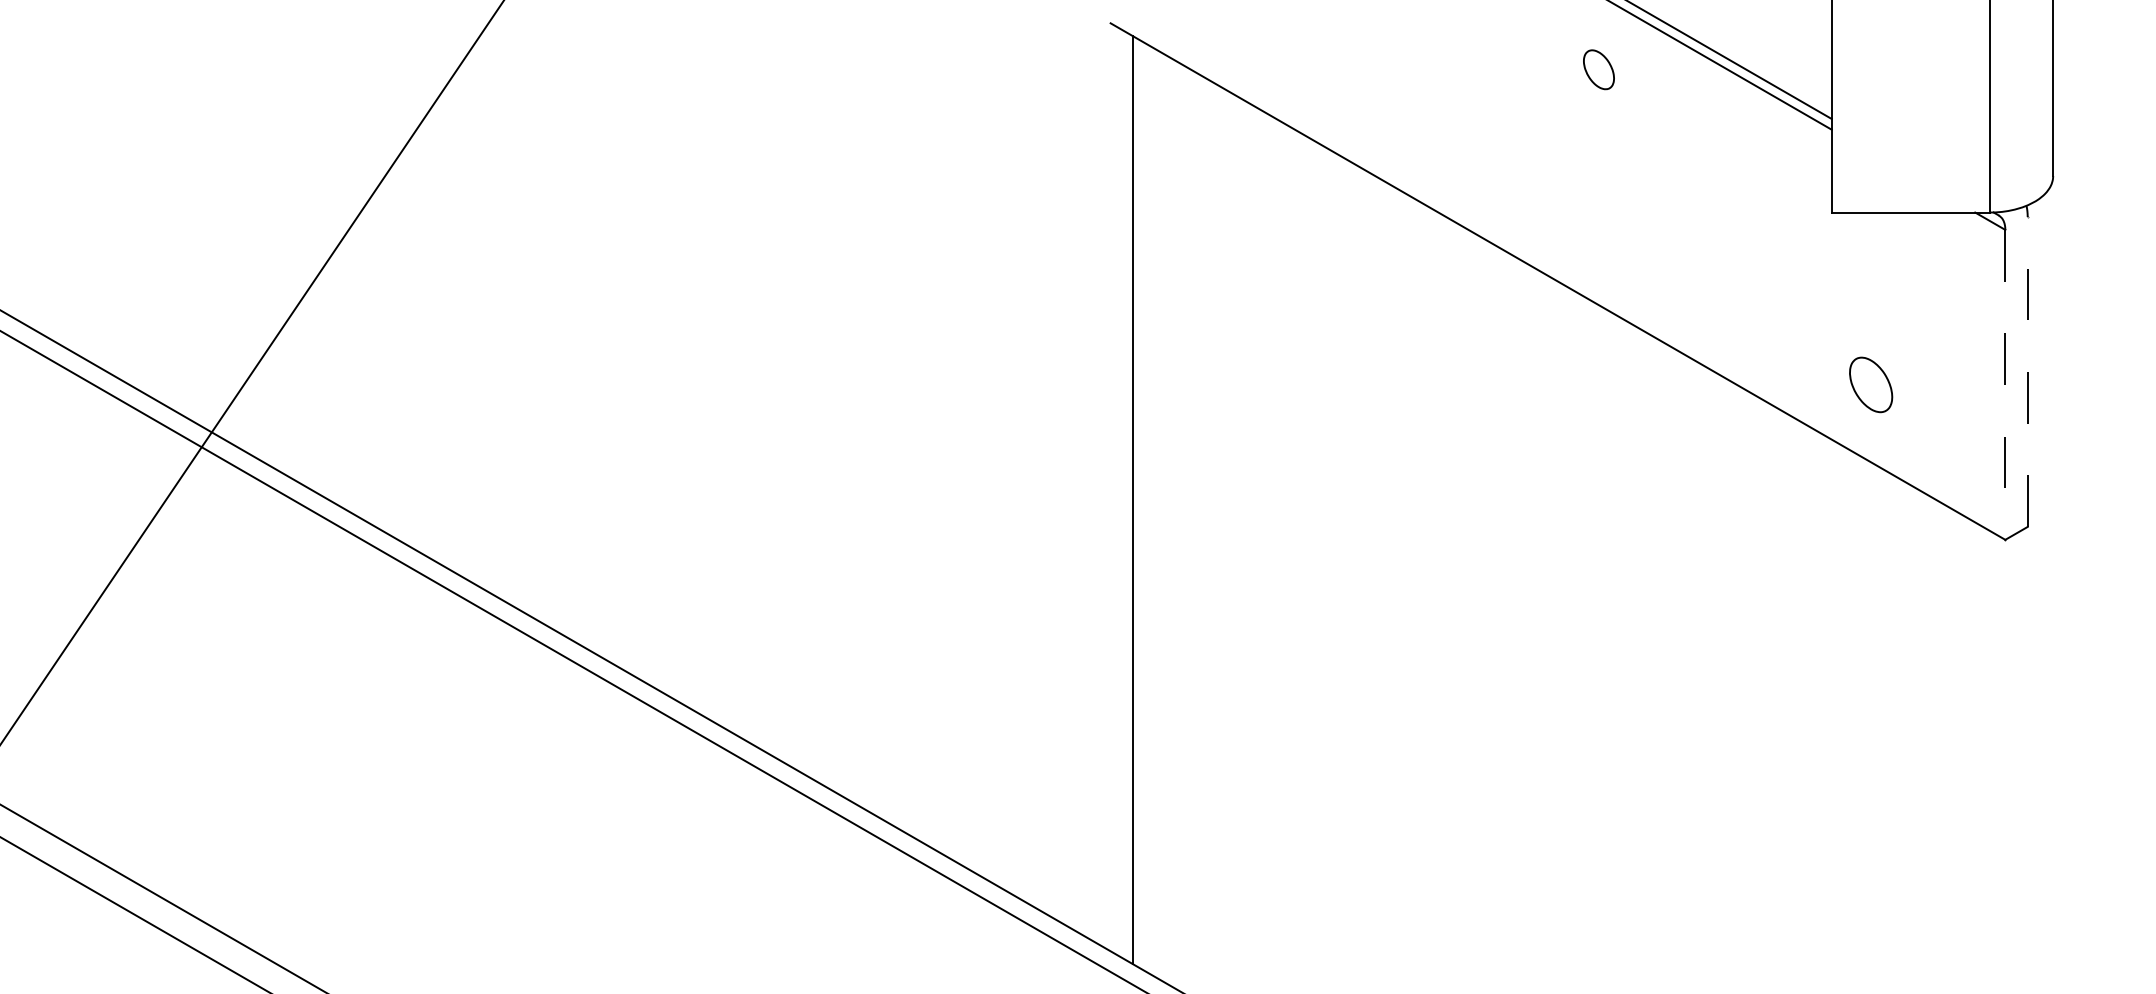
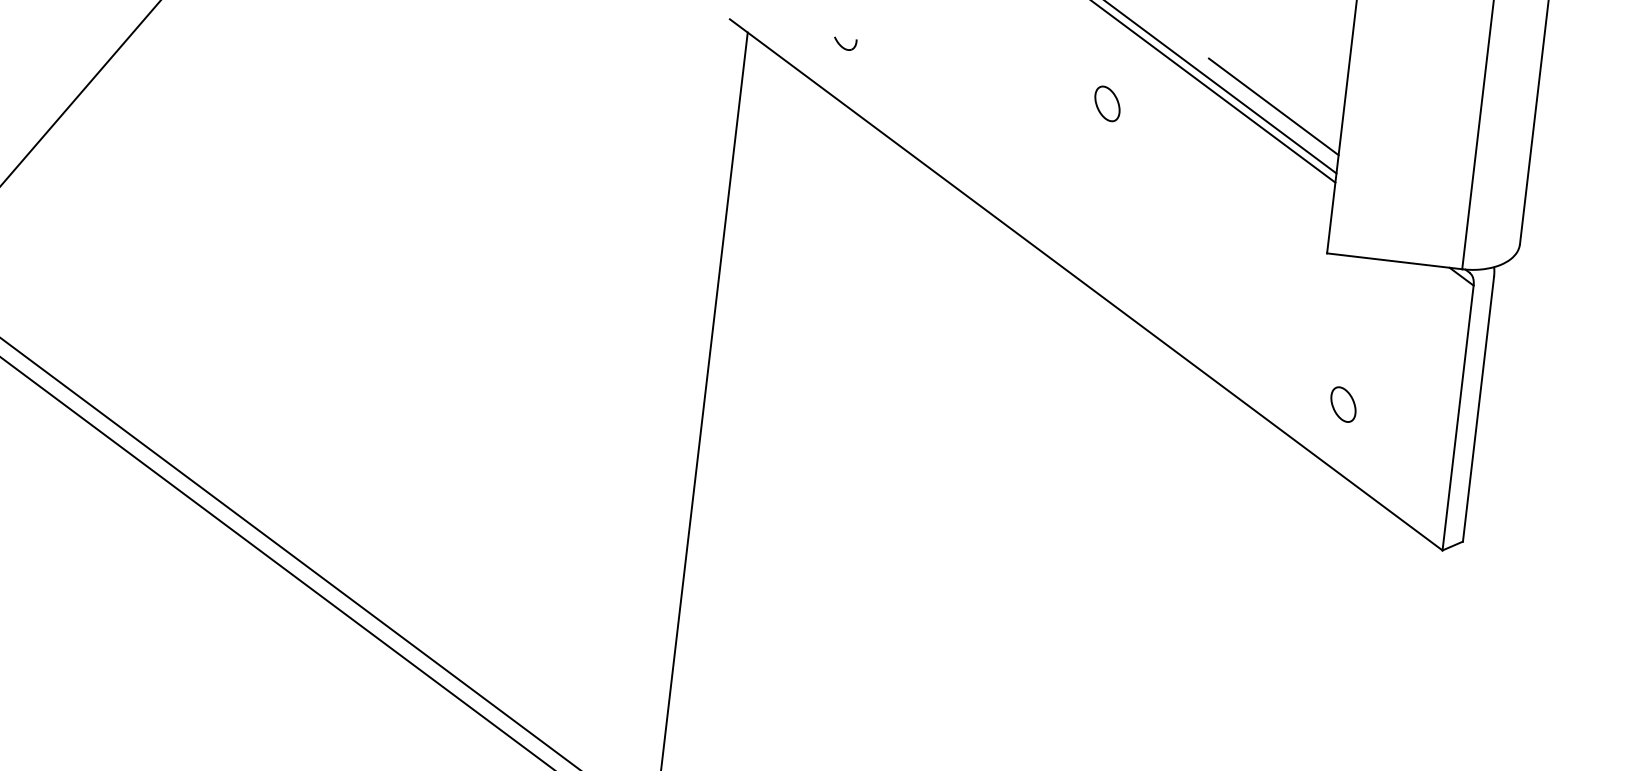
part: (1246, 36) -> (844, 44), added
line: (1749, 50) -> (1273, 106), added
part: (1598, 69) -> (1107, 103), moved
line: (2027, 371) -> (1478, 408), dashed -> solid
part: (1871, 384) -> (1343, 404), size x0.71
line: (2005, 384) -> (1458, 417), dashed -> solid

